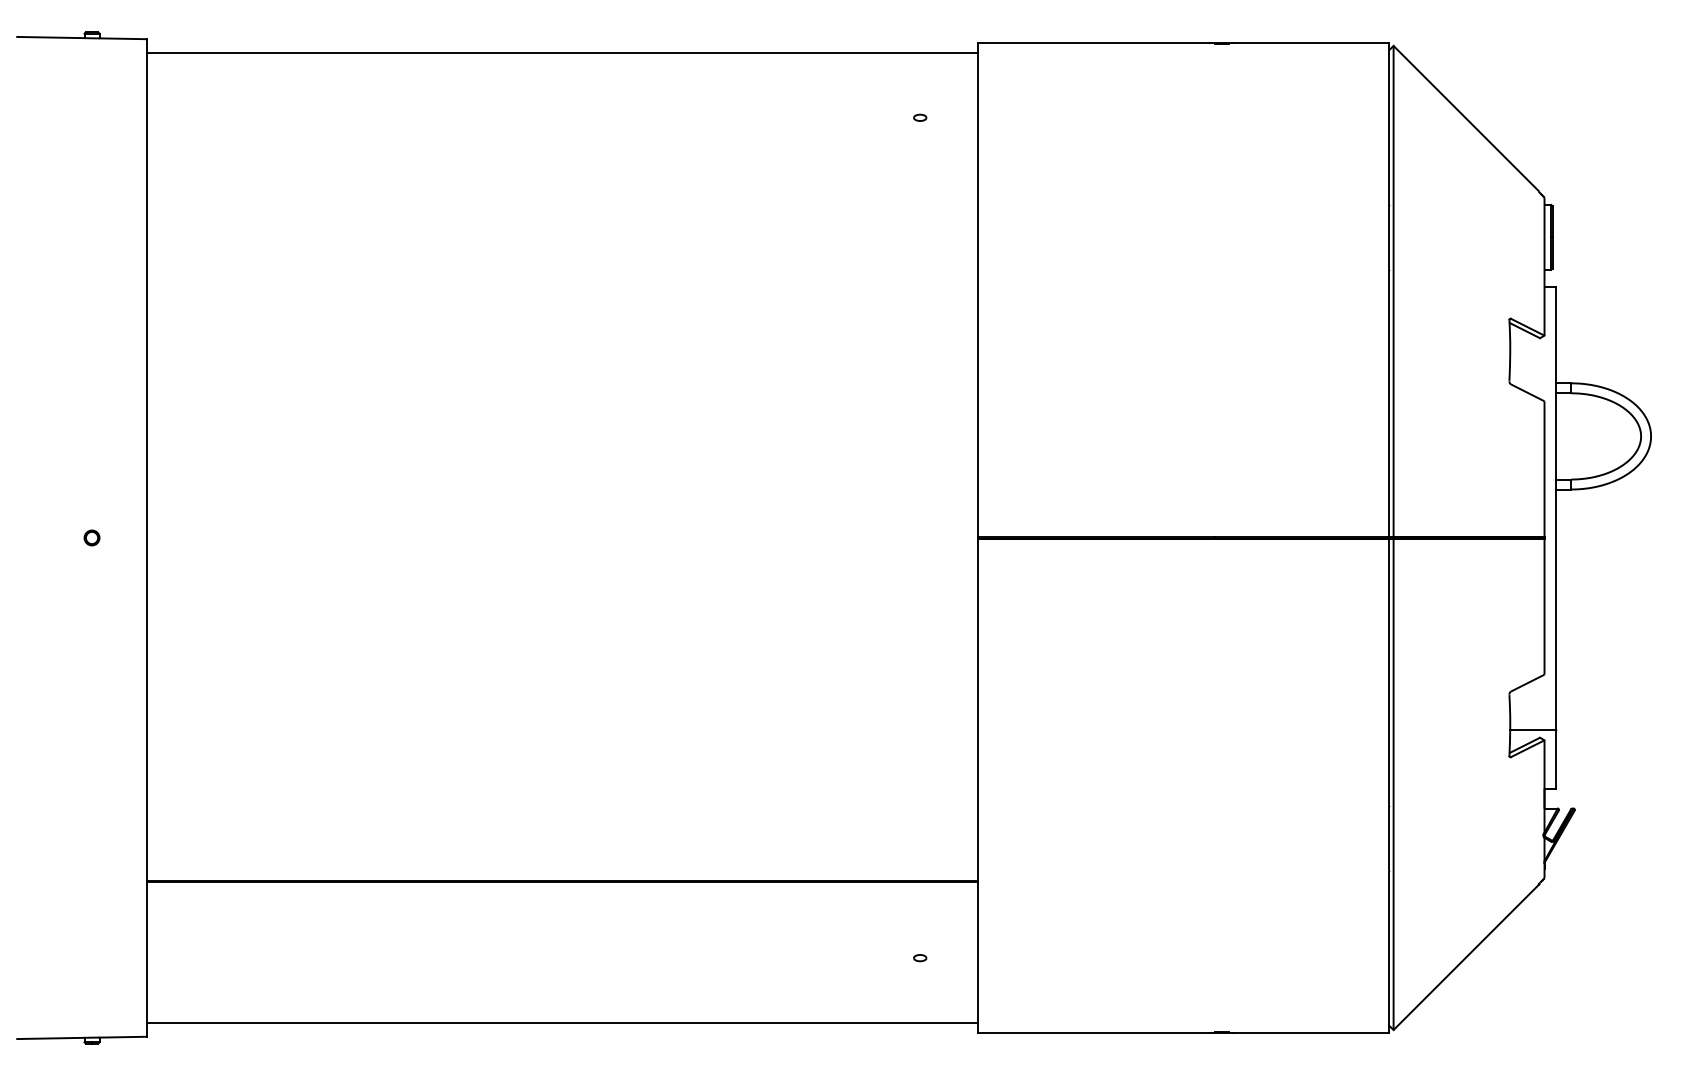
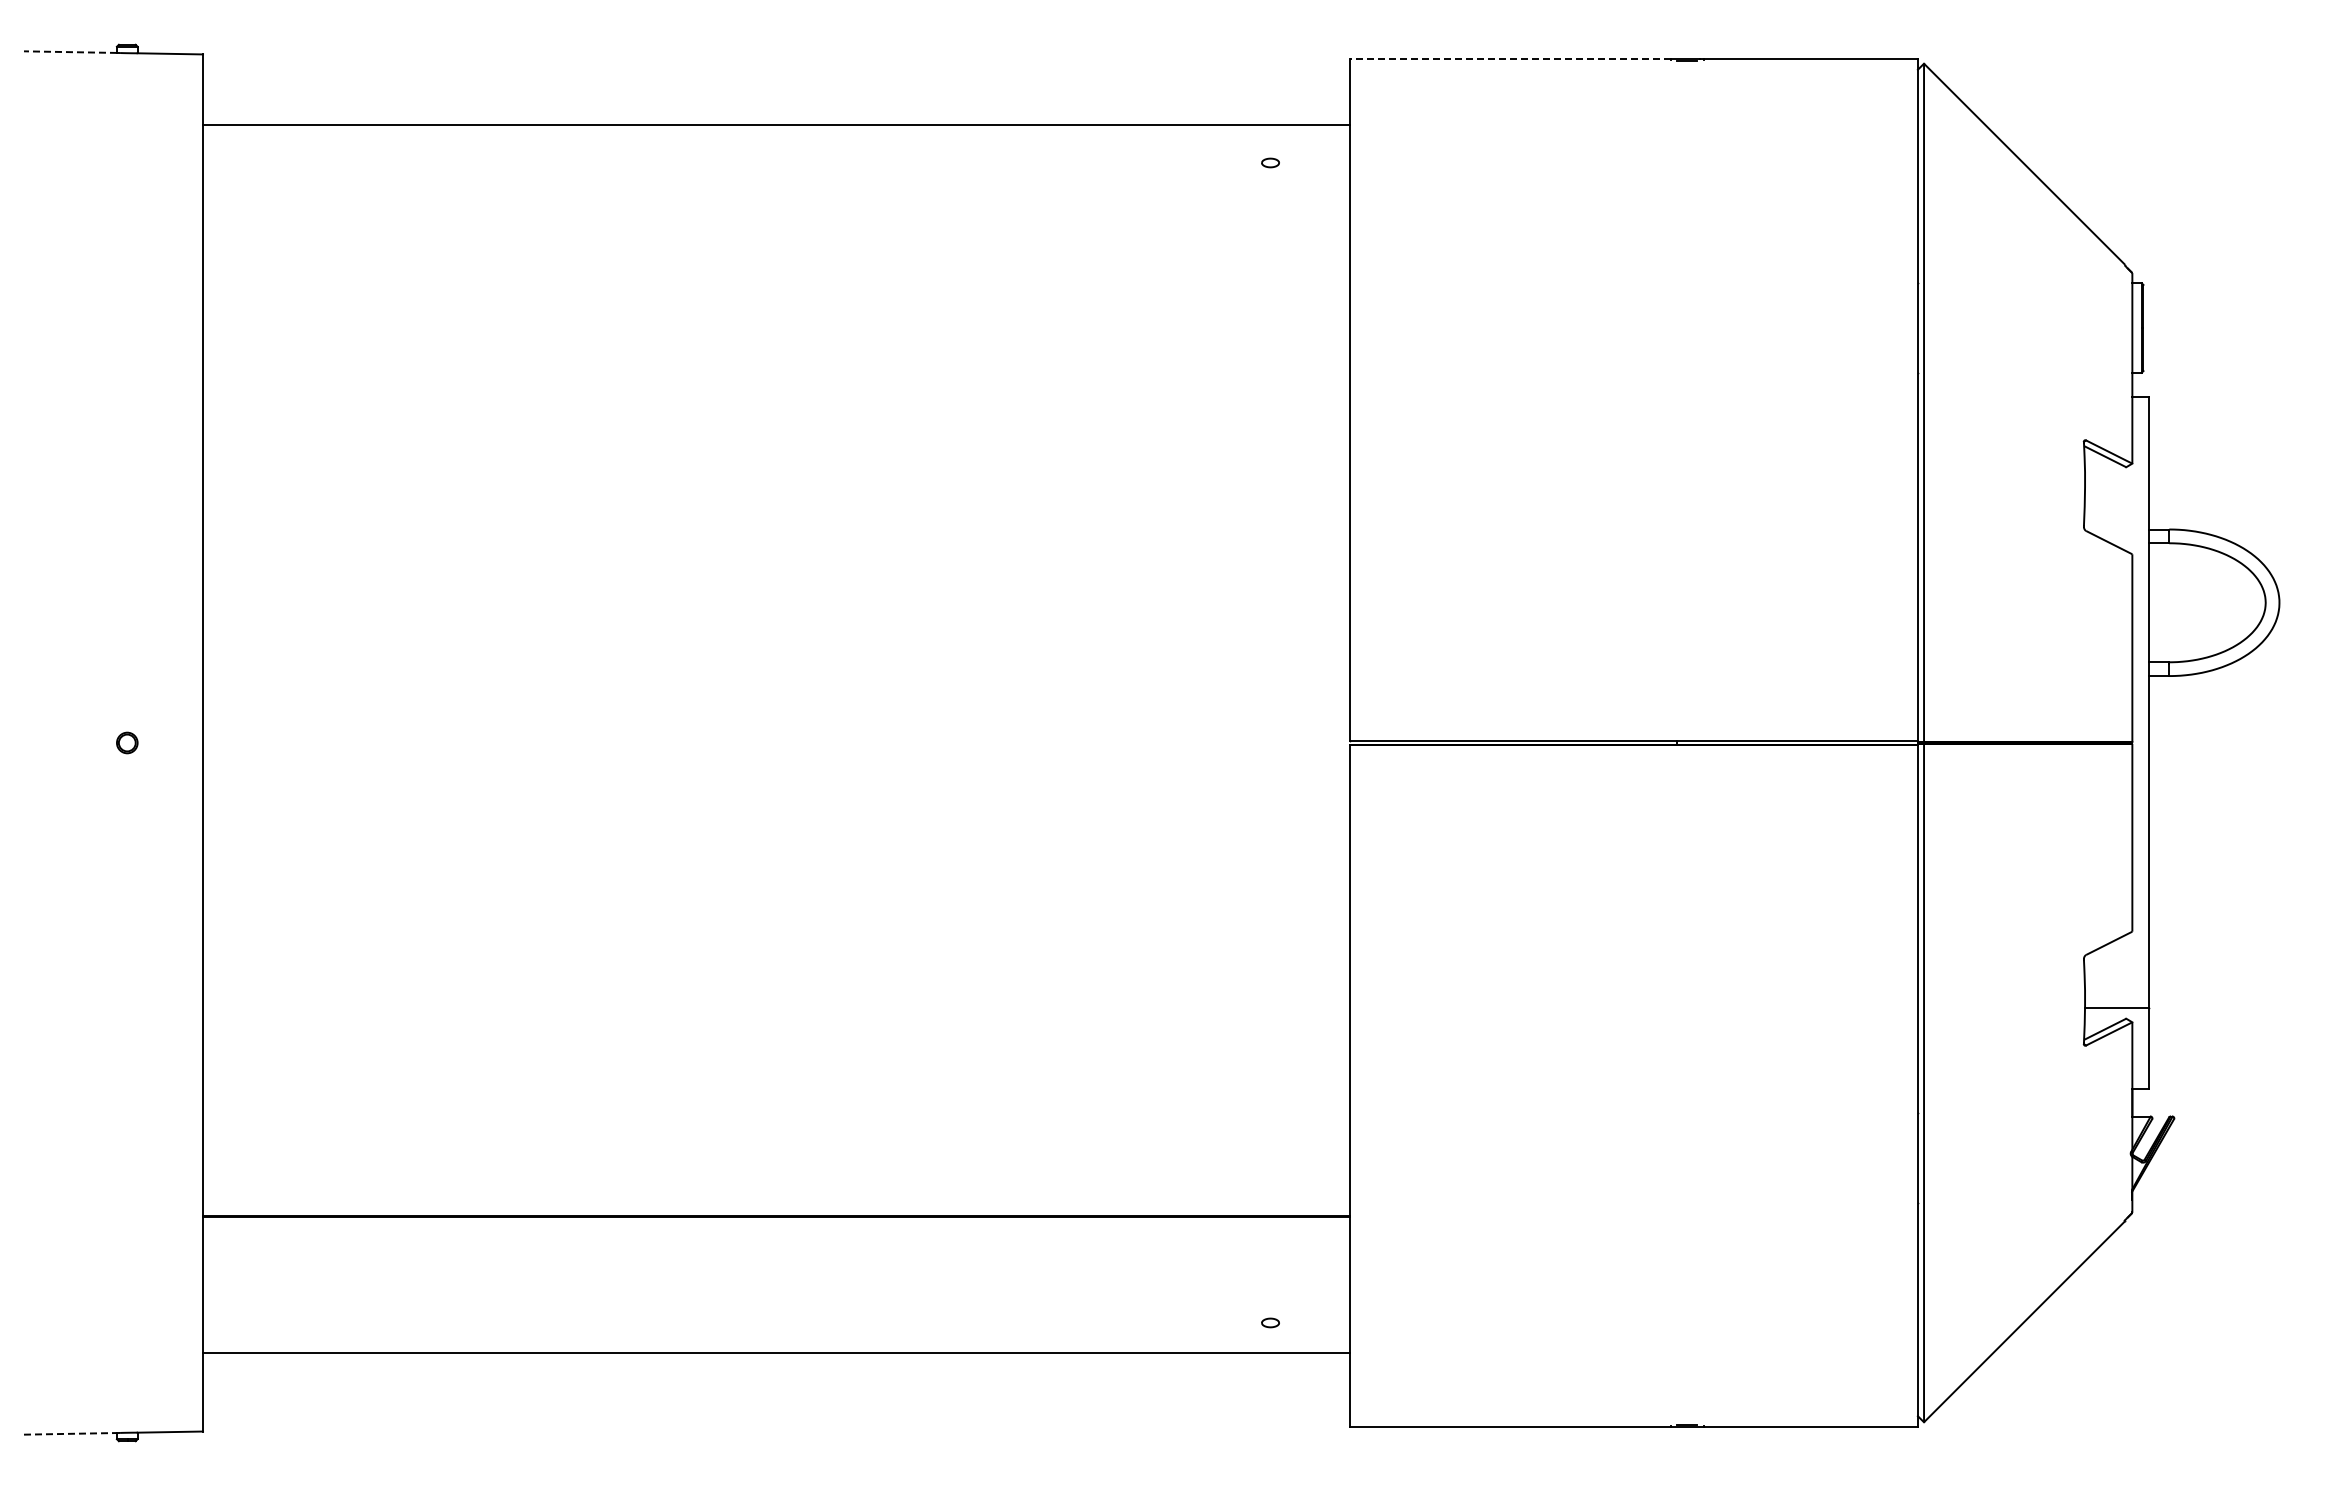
line: (50, 37) -> (69, 52), solid -> dashed
line: (1093, 42) -> (1509, 59), solid -> dashed
line: (562, 53) -> (776, 125), moved
line: (562, 1022) -> (776, 1352), moved
line: (50, 1038) -> (70, 1433), solid -> dashed

